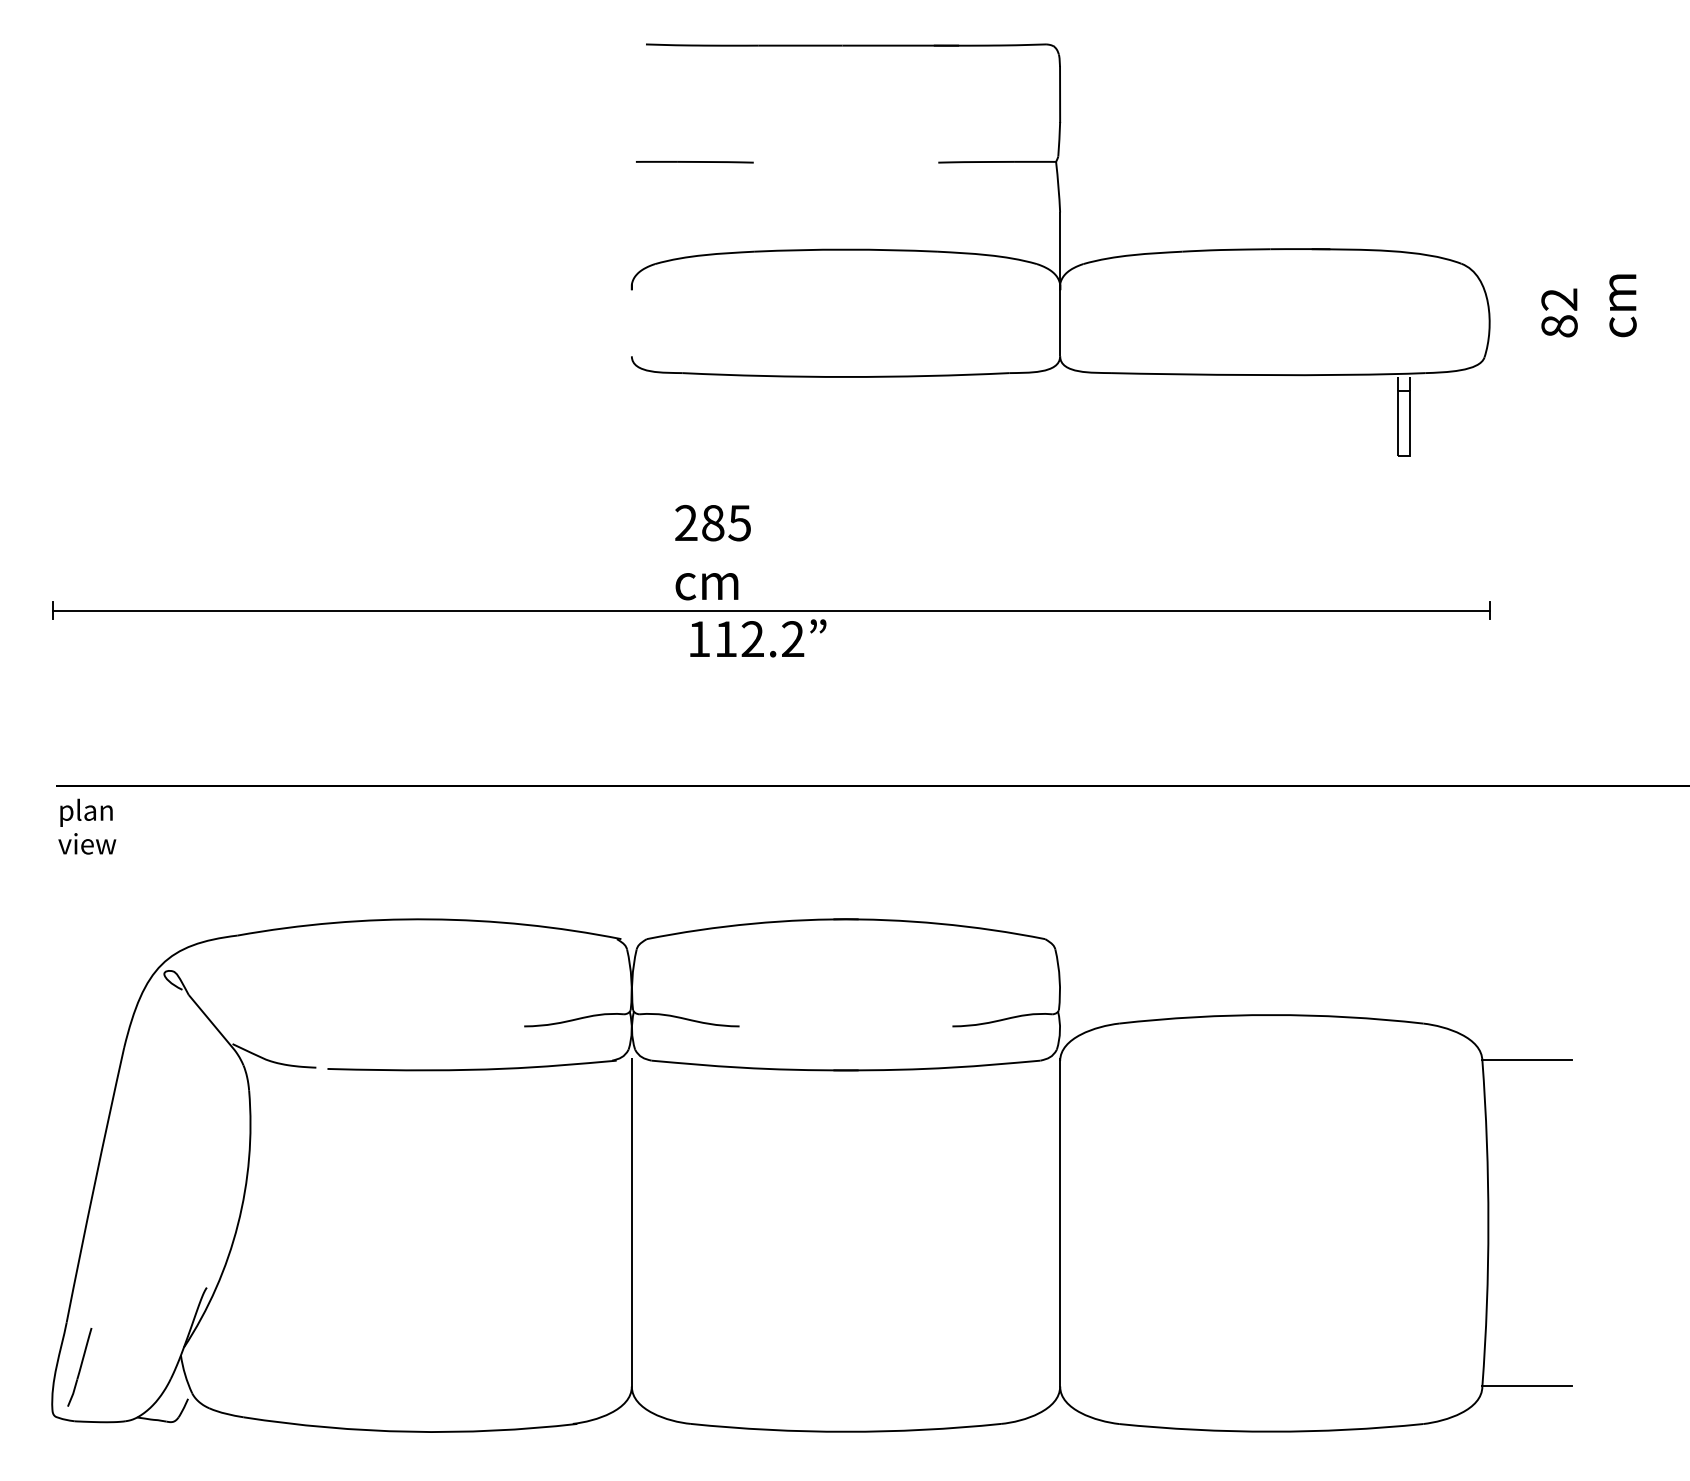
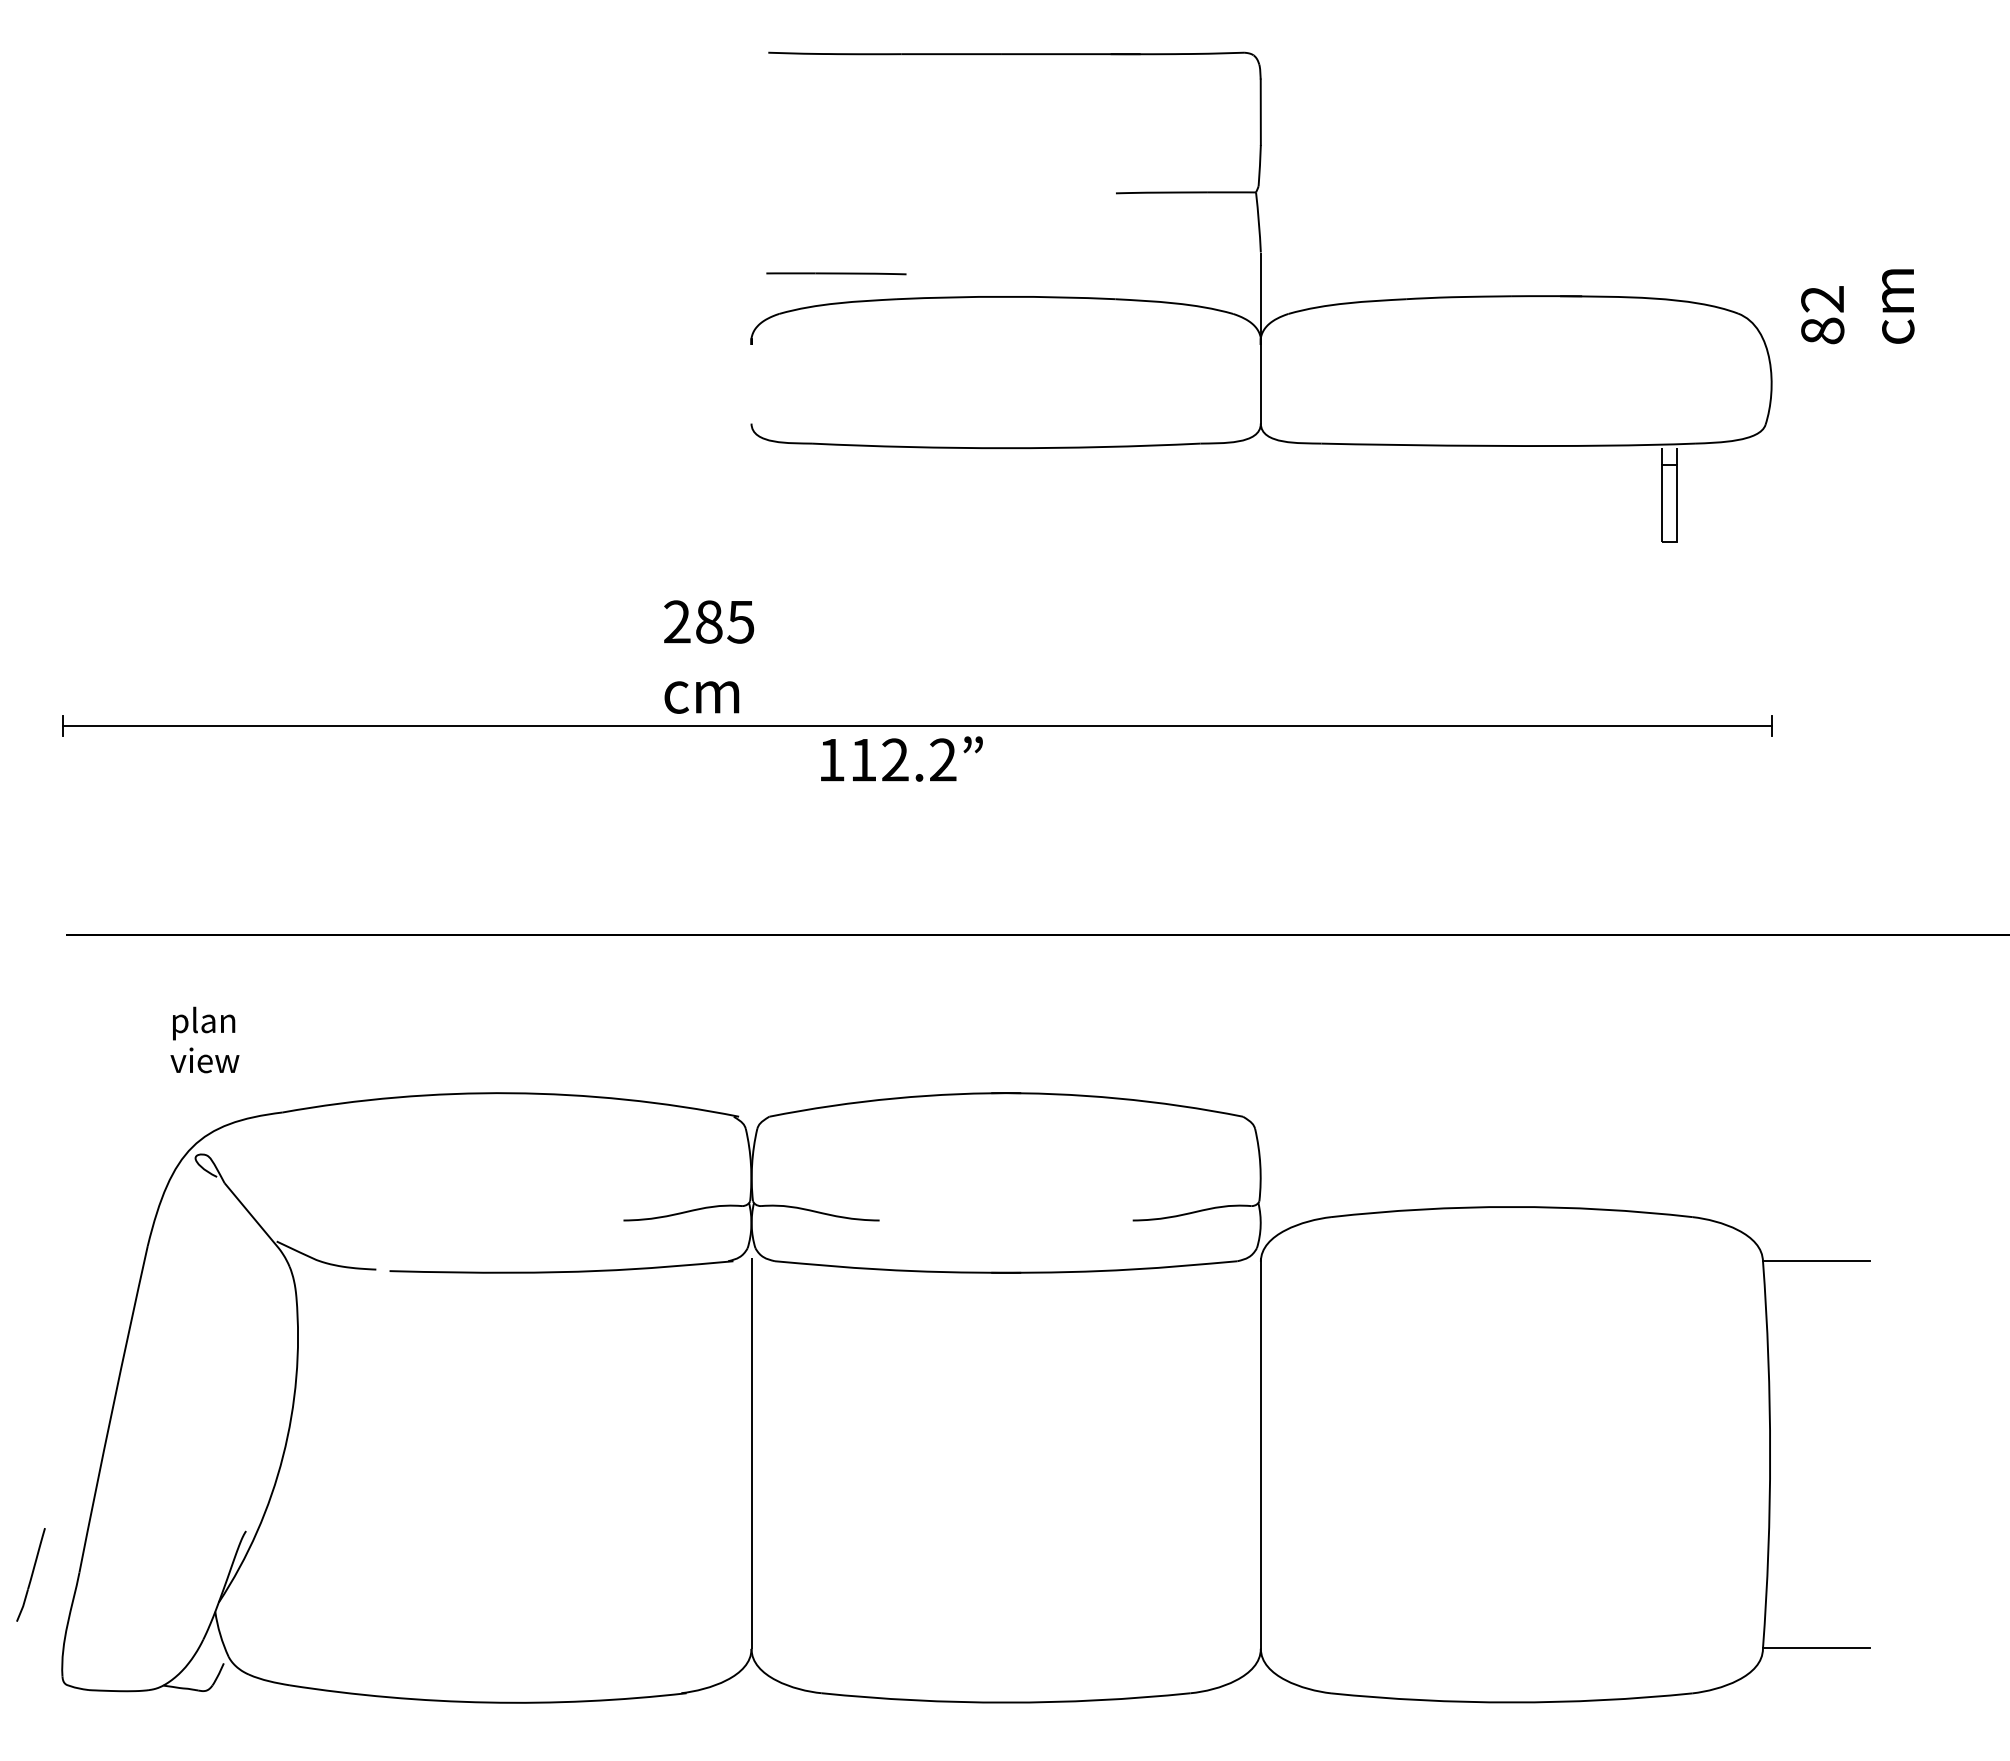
line: (694, 161) -> (836, 273), moved
text: (1588, 305) -> (1857, 306), moved
text: (713, 552) -> (709, 656), moved
text: (86, 826) -> (204, 1039), moved
part: (79, 1366) -> (30, 1574), moved

